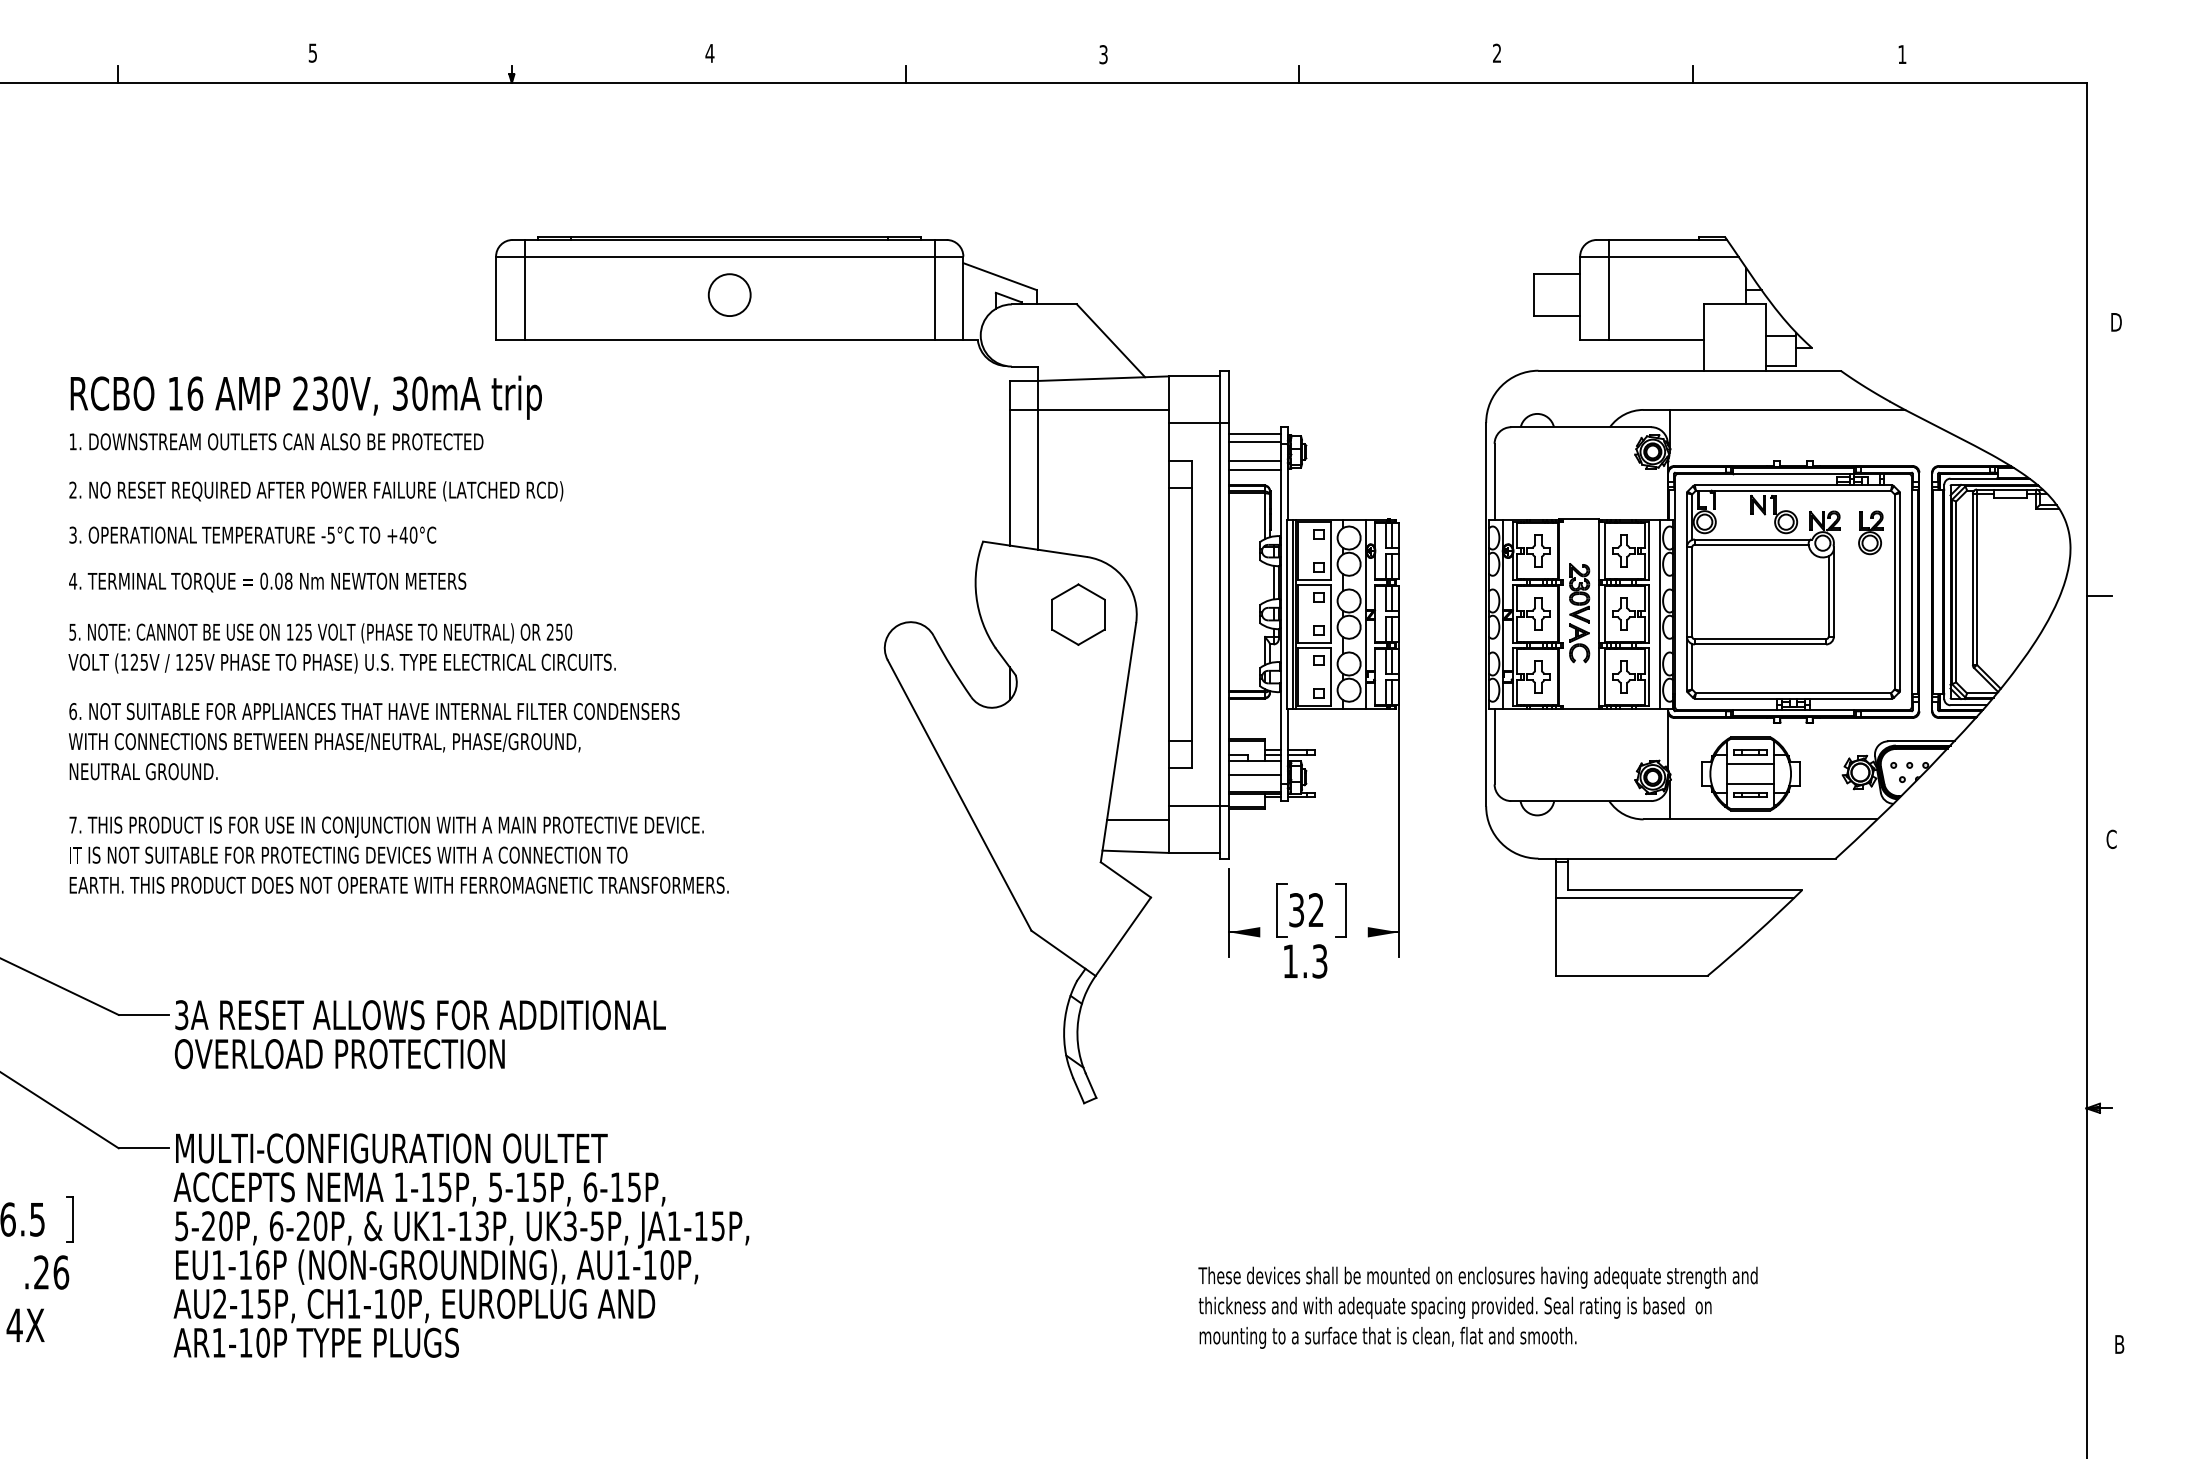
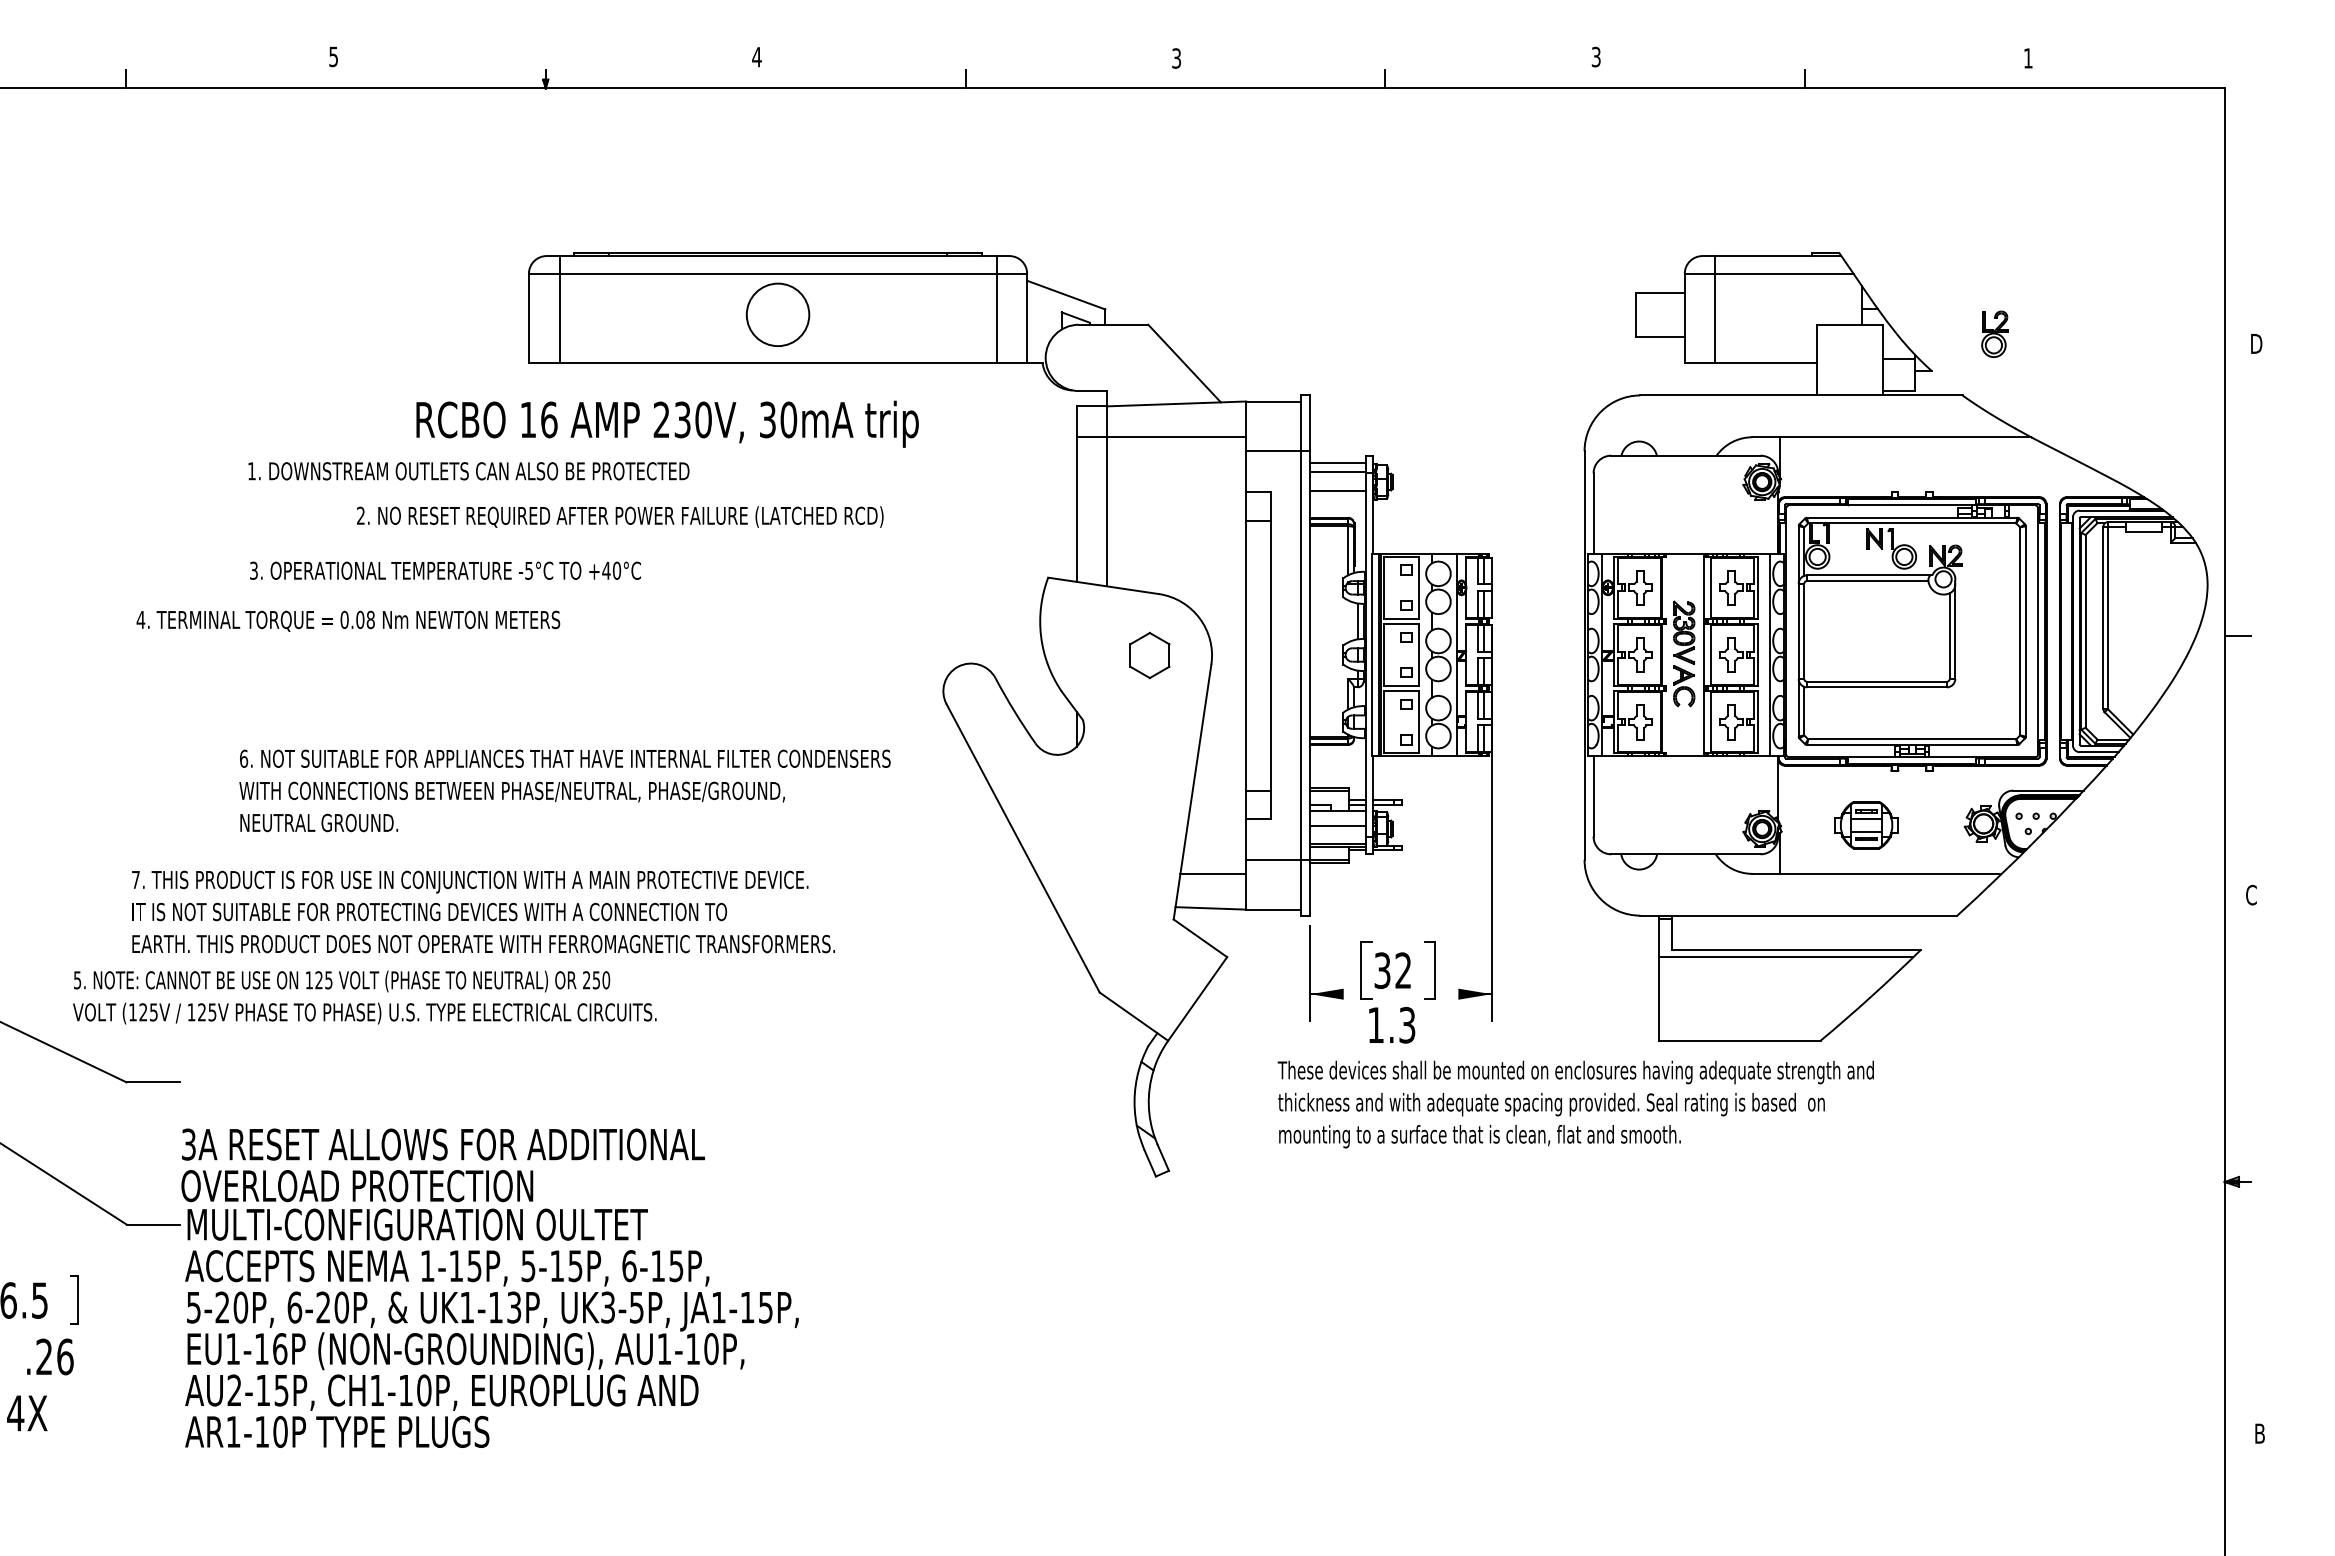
text: (1496, 53) -> (1595, 57), 2 -> 3
circle: (729, 294) -> (777, 314), size x1.4
text: (306, 397) -> (667, 423), moved
text: (276, 442) -> (468, 471), moved
line: (1255, 470) -> (1338, 501), removed
text: (316, 490) -> (620, 516), moved
part: (1870, 532) -> (1994, 333), moved
text: (252, 534) -> (445, 570), moved
text: (267, 581) -> (348, 620), moved
part: (1078, 614) -> (1149, 655), size x0.7
text: (341, 648) -> (364, 997), moved
text: (373, 741) -> (564, 790), moved
part: (1750, 773) -> (1866, 824), size x0.6
text: (399, 854) -> (483, 911), moved
text: (419, 1034) -> (442, 1165), moved
text: (1477, 1307) -> (1575, 1104), moved

